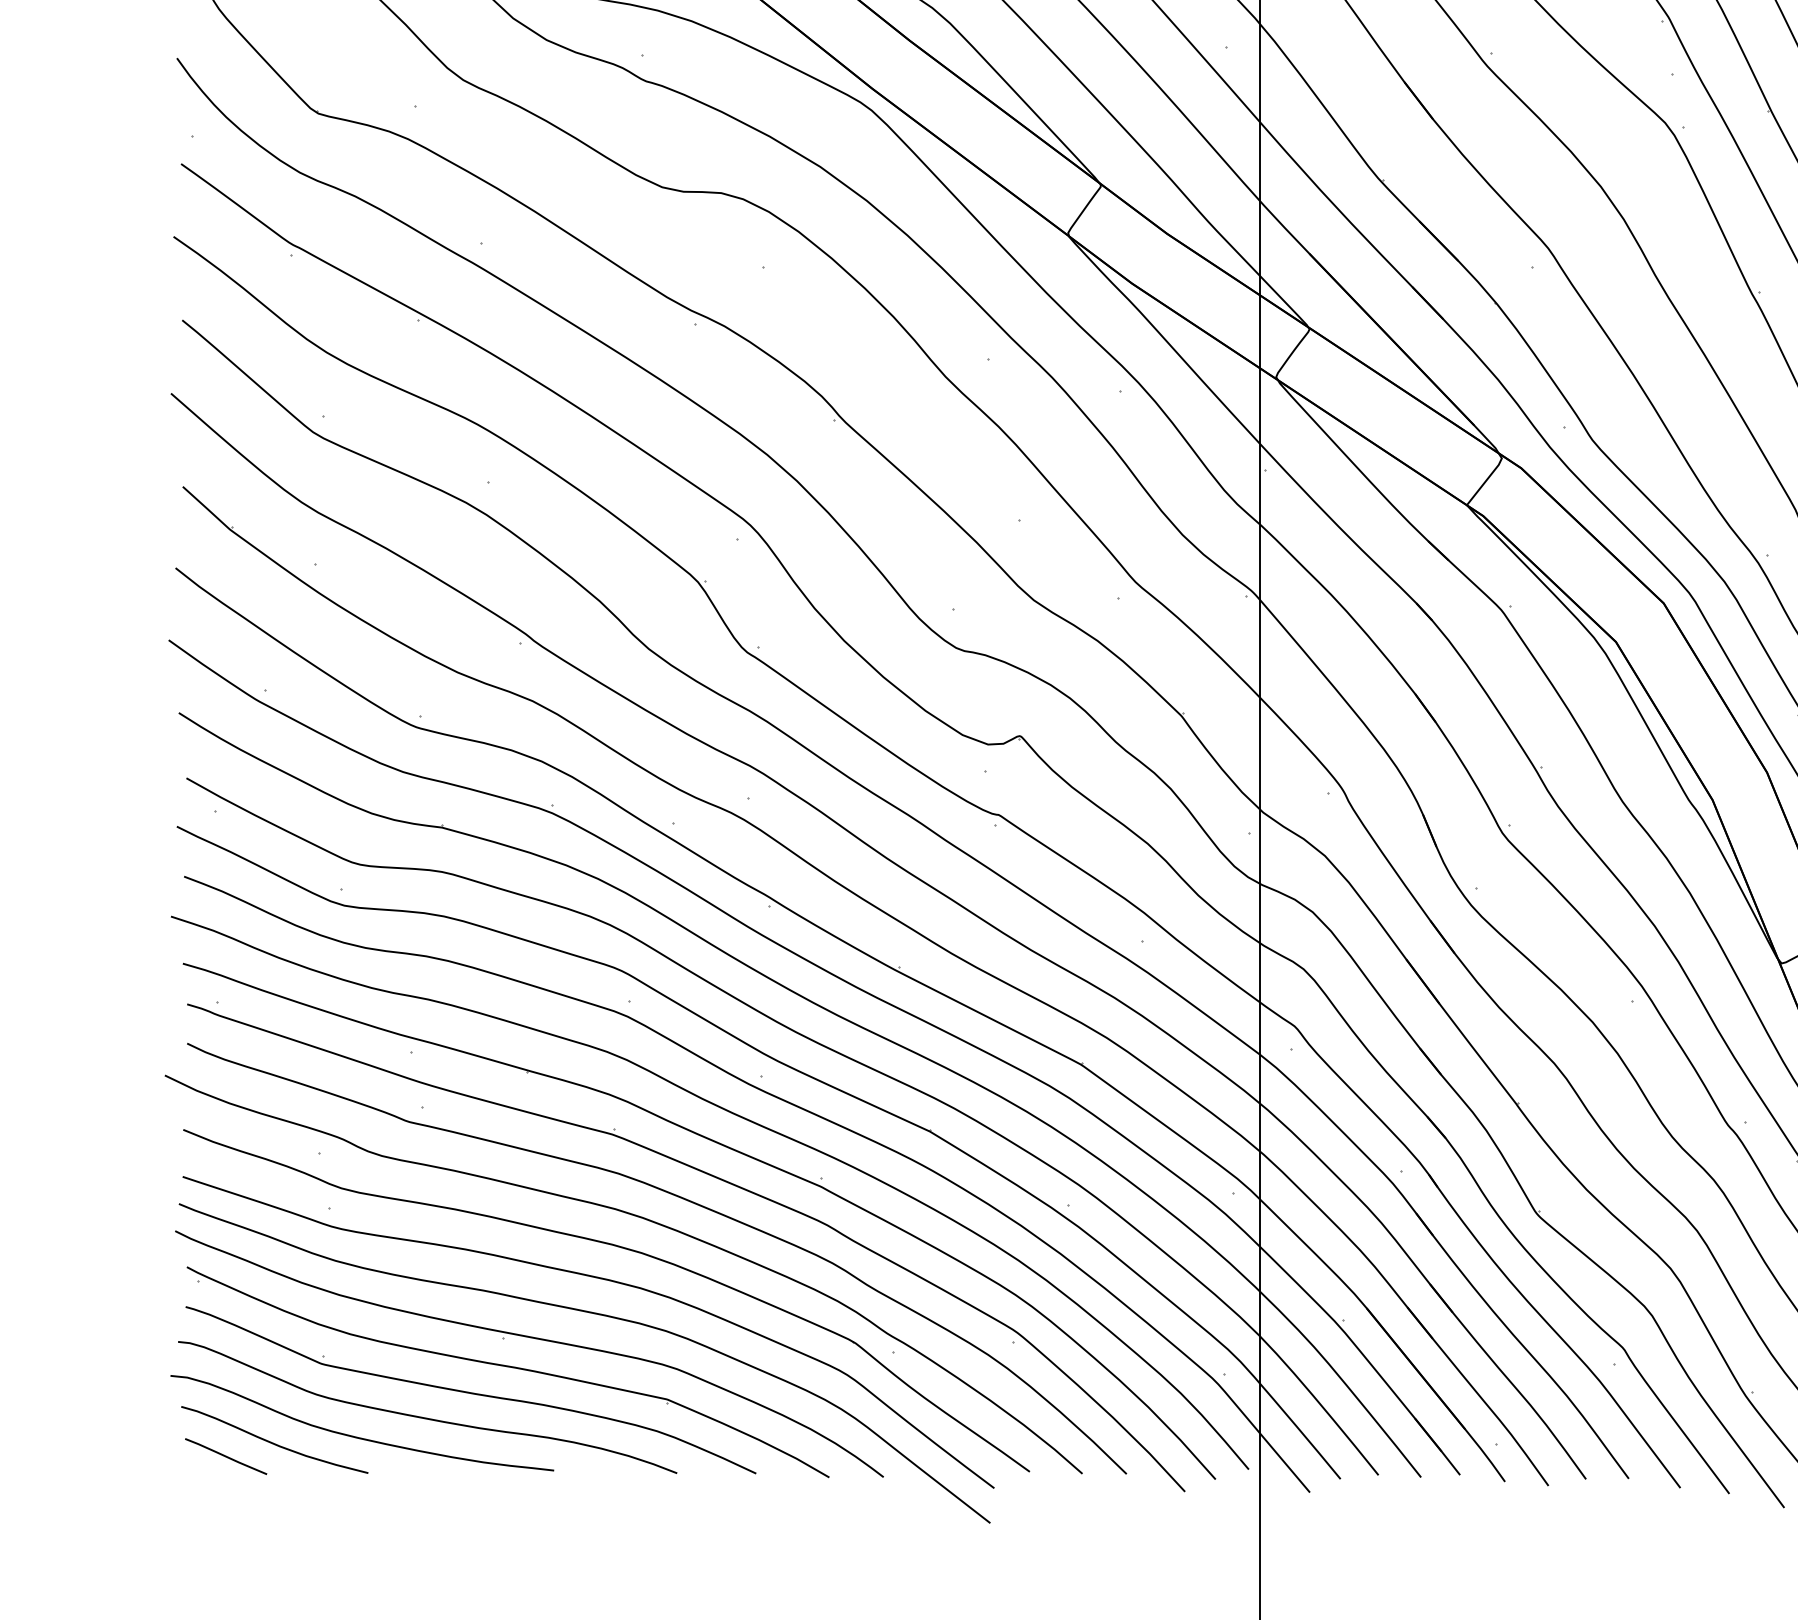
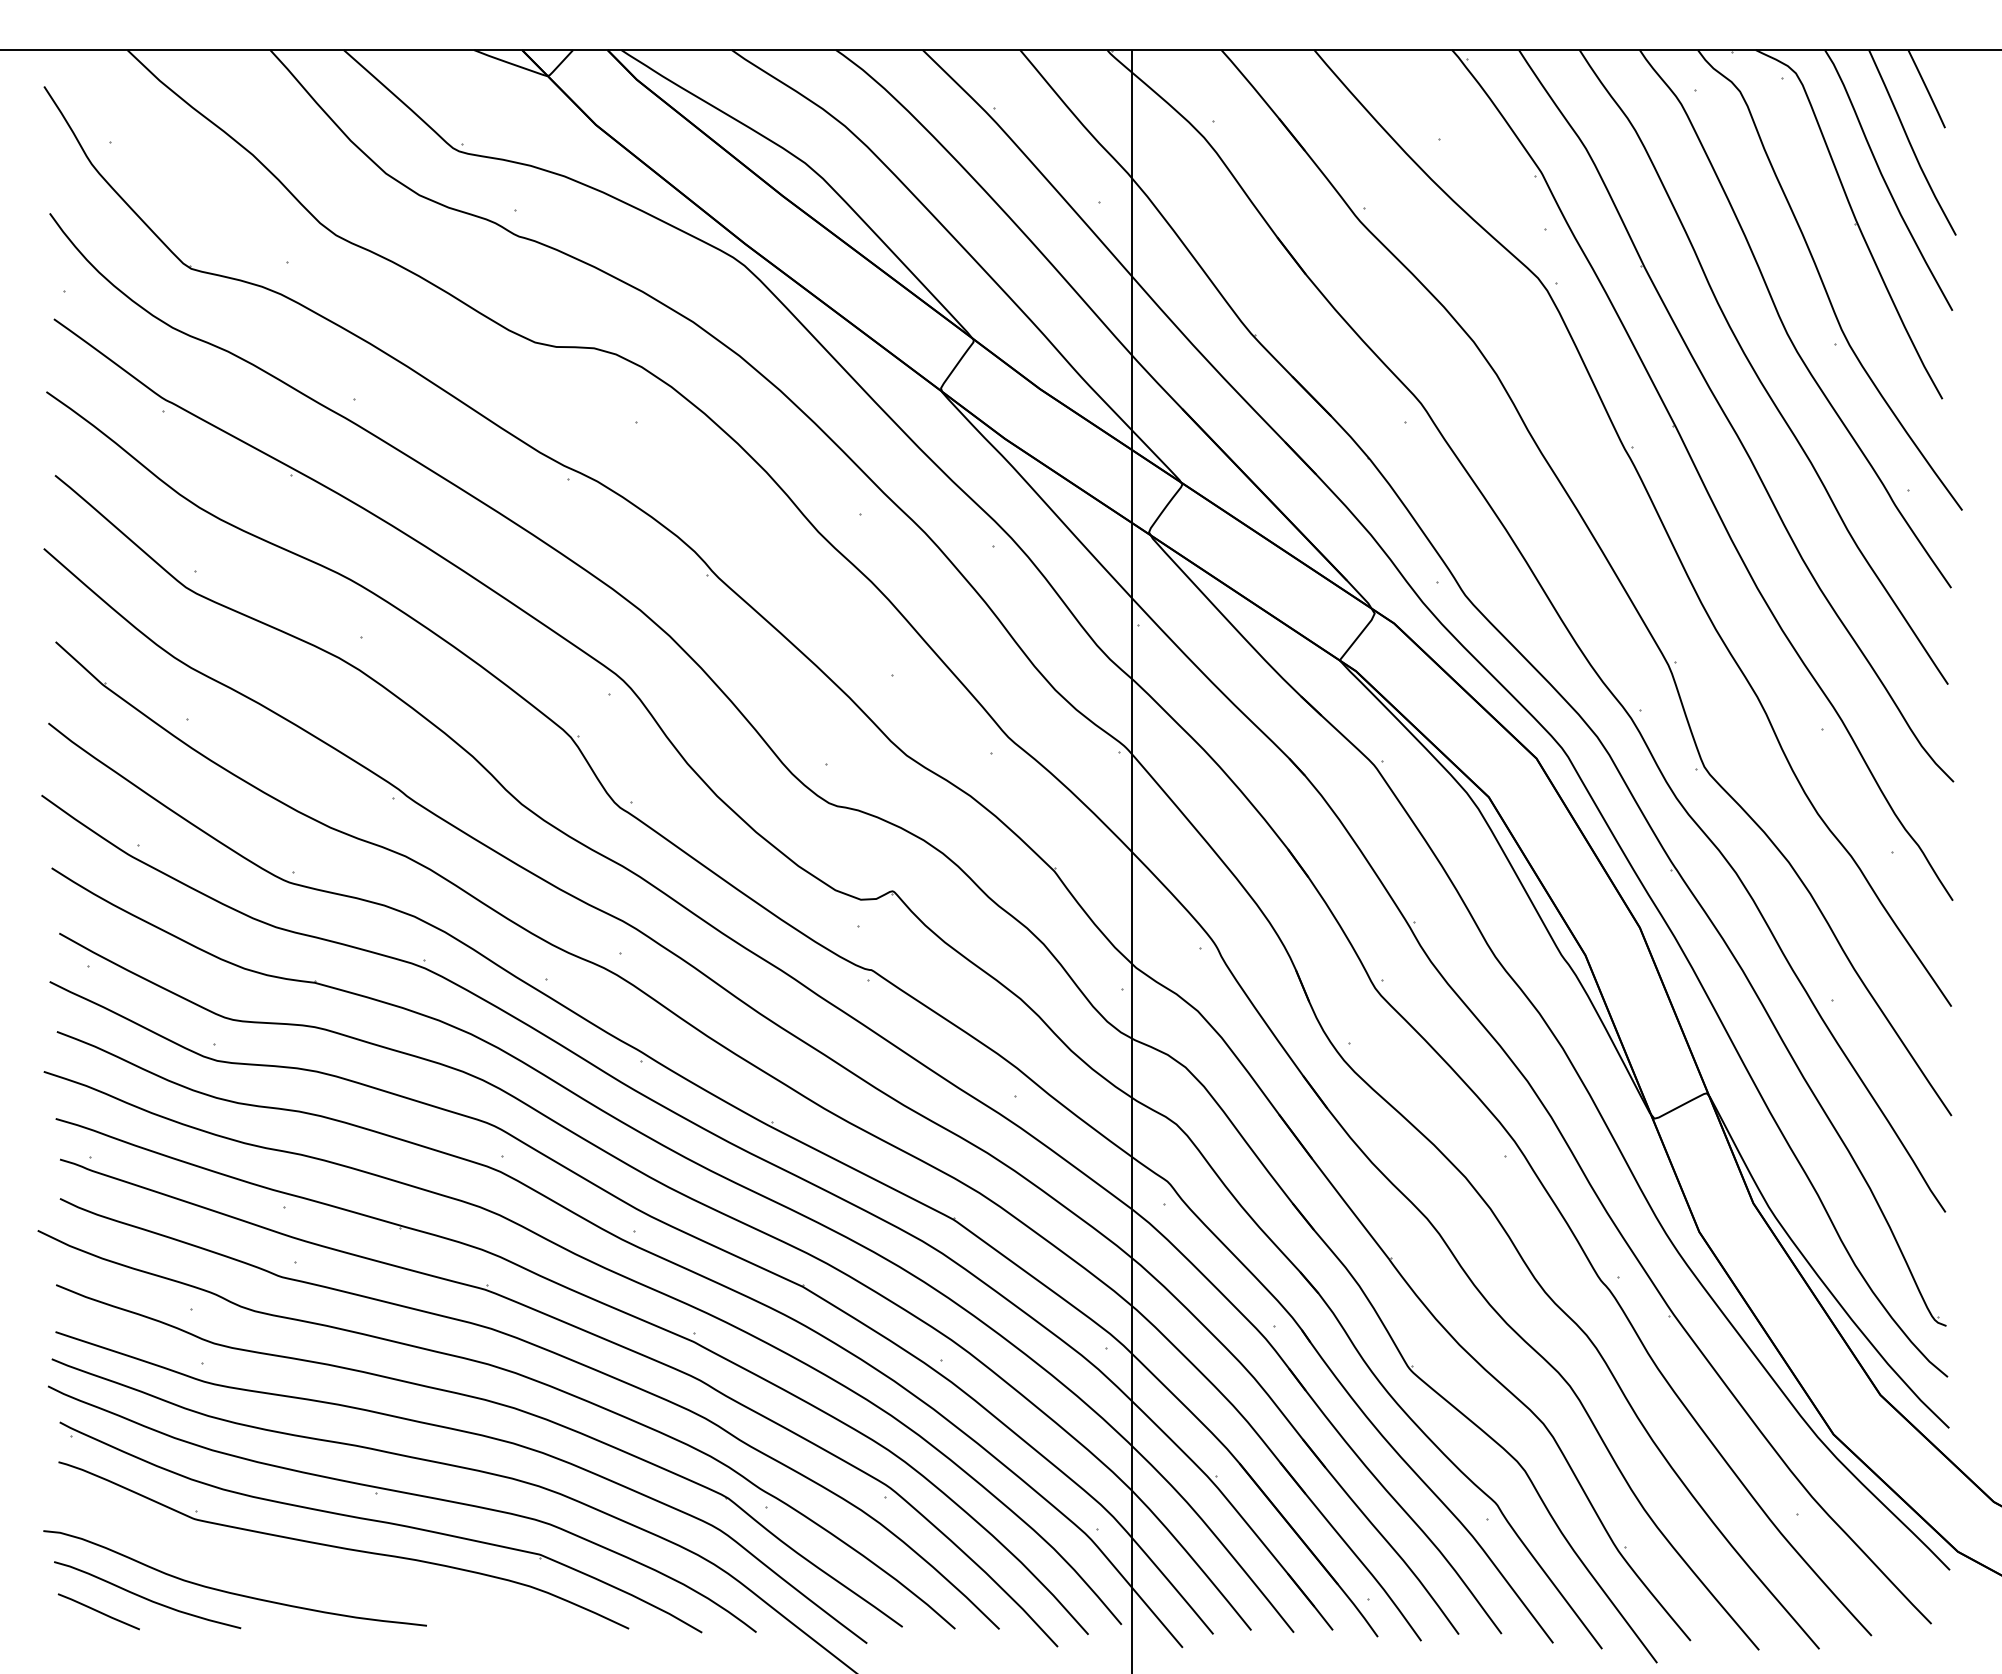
curve: (426, 1417) -> (299, 1572), removed

